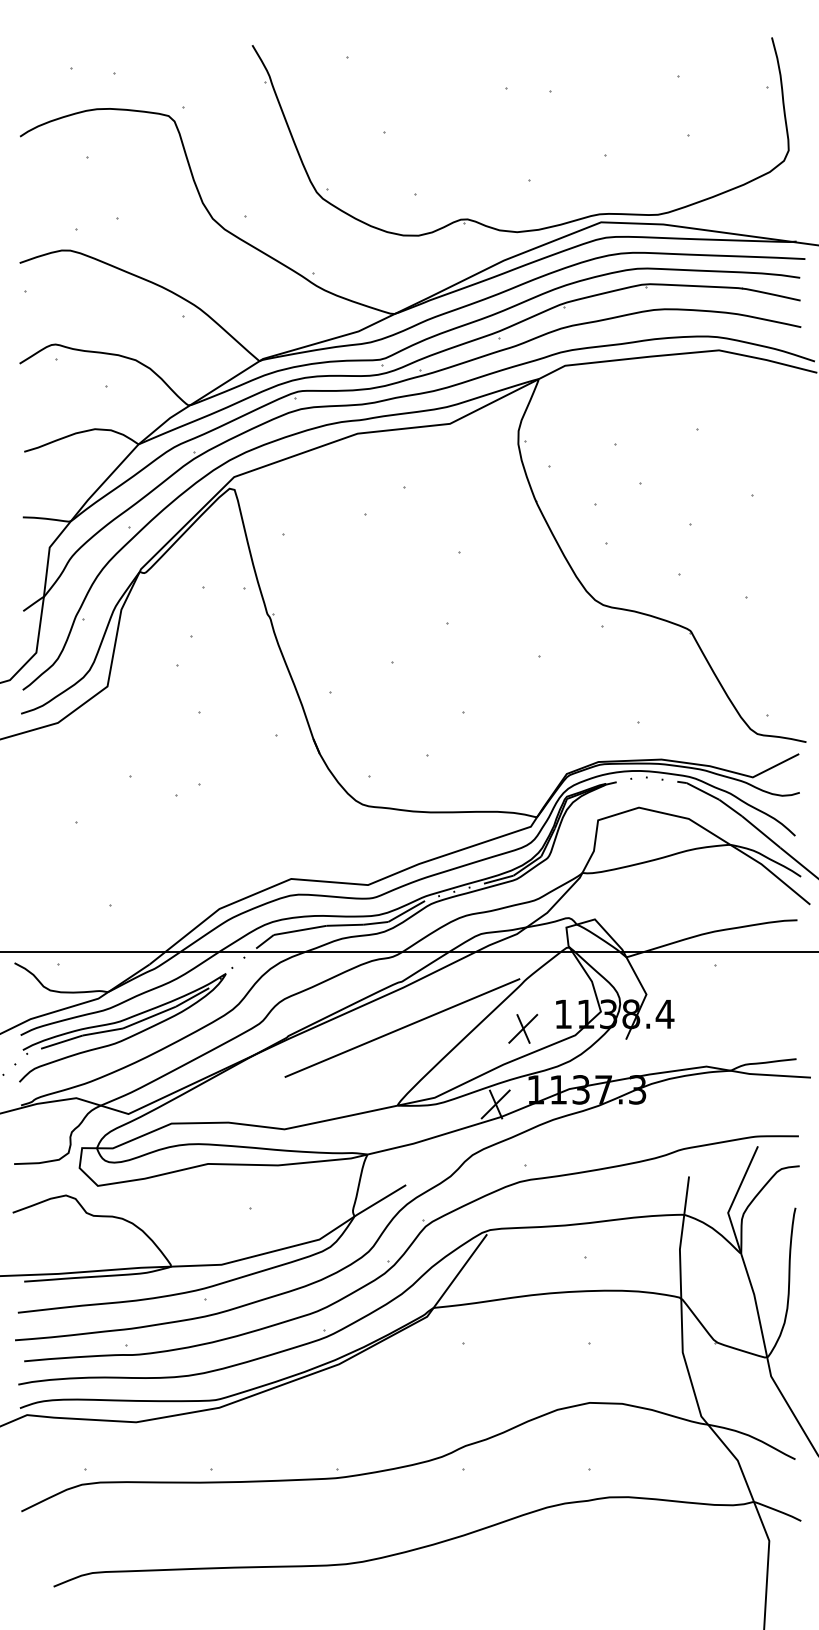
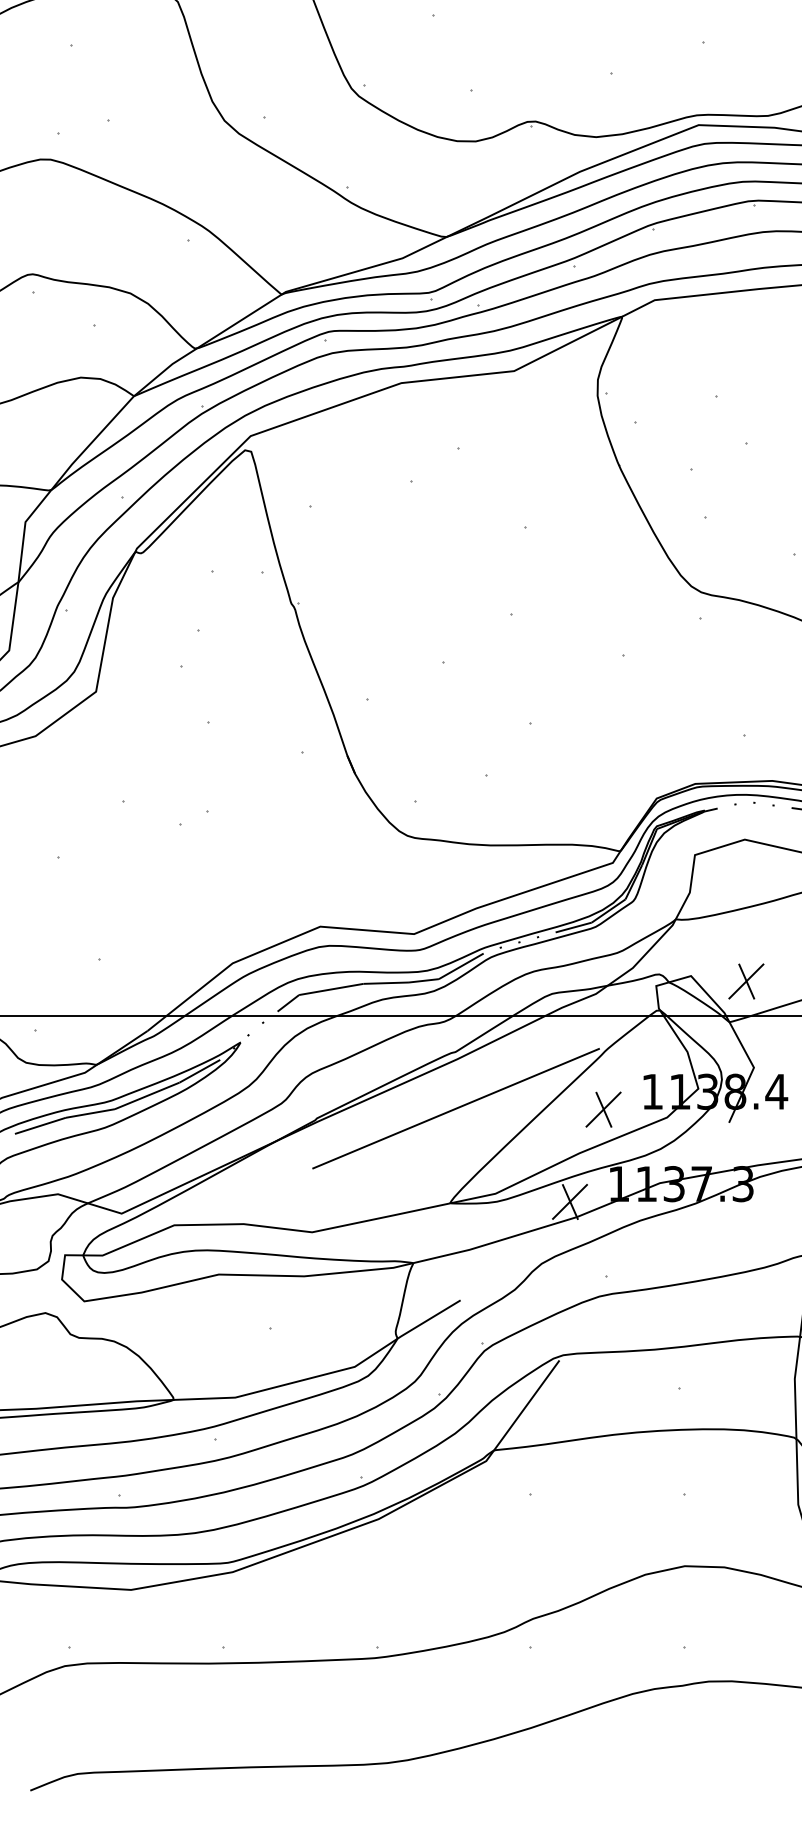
part: (640, 923) -> (746, 981), added

